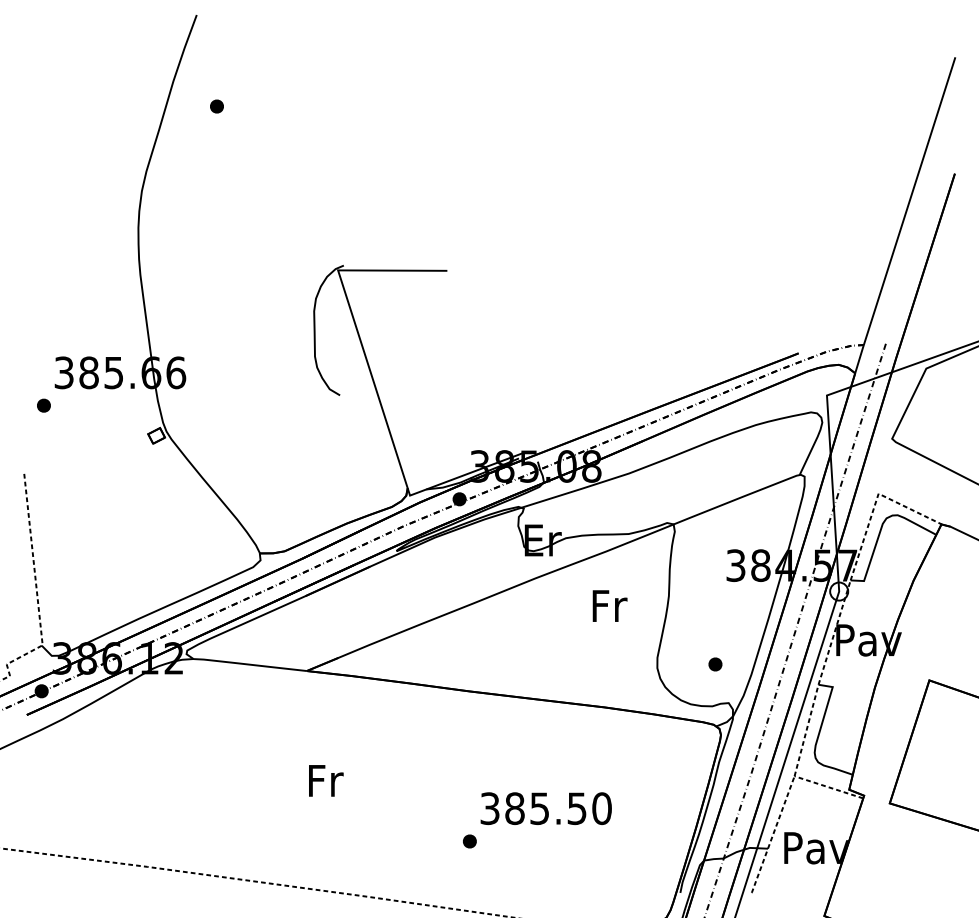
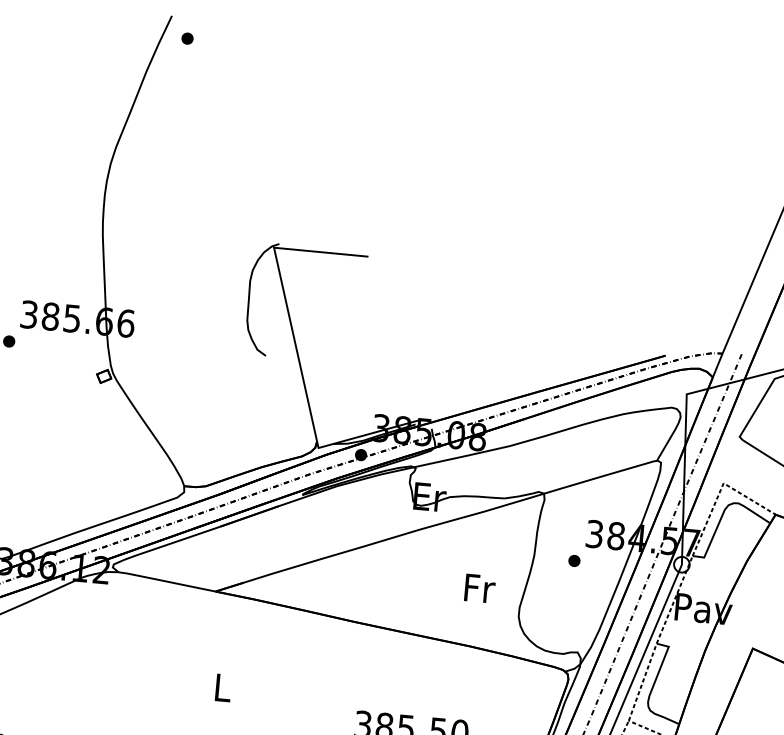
part: (216, 106) -> (187, 38), moved
text: (609, 605) -> (479, 588), moved
part: (715, 664) -> (574, 560), moved
text: (326, 780) -> (223, 687), Fr -> L

